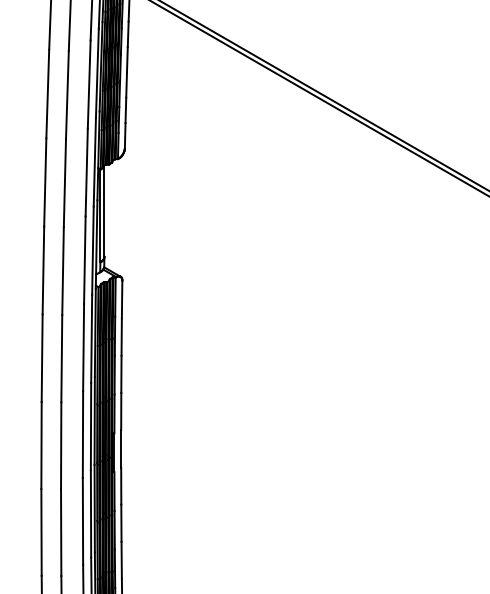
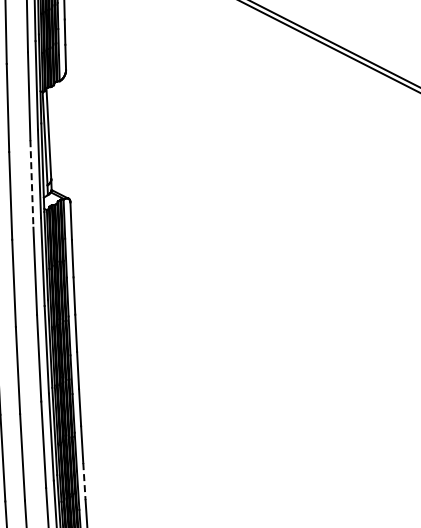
line: (84, 260) -> (31, 184), solid -> dashed
line: (121, 560) -> (84, 481), solid -> dashed

